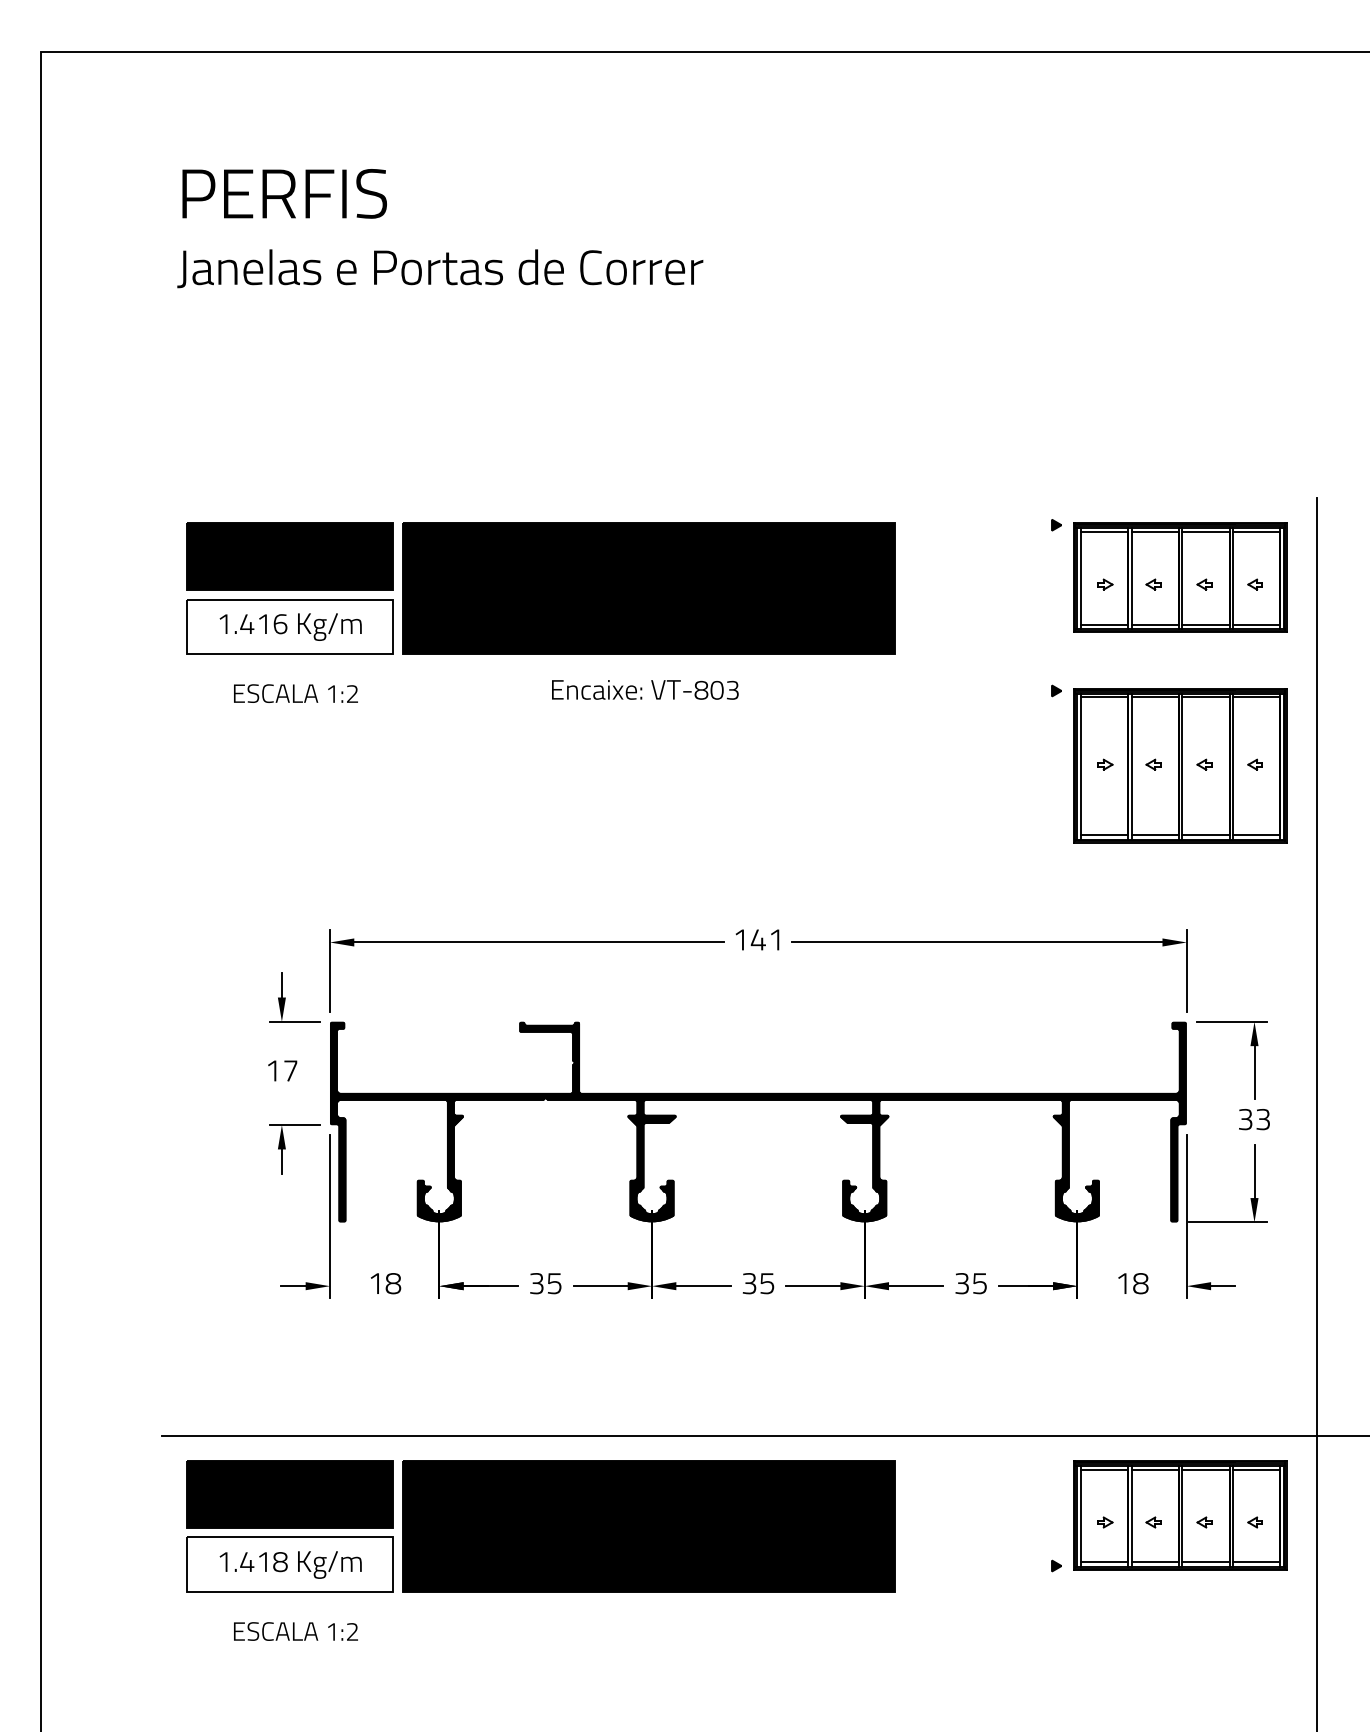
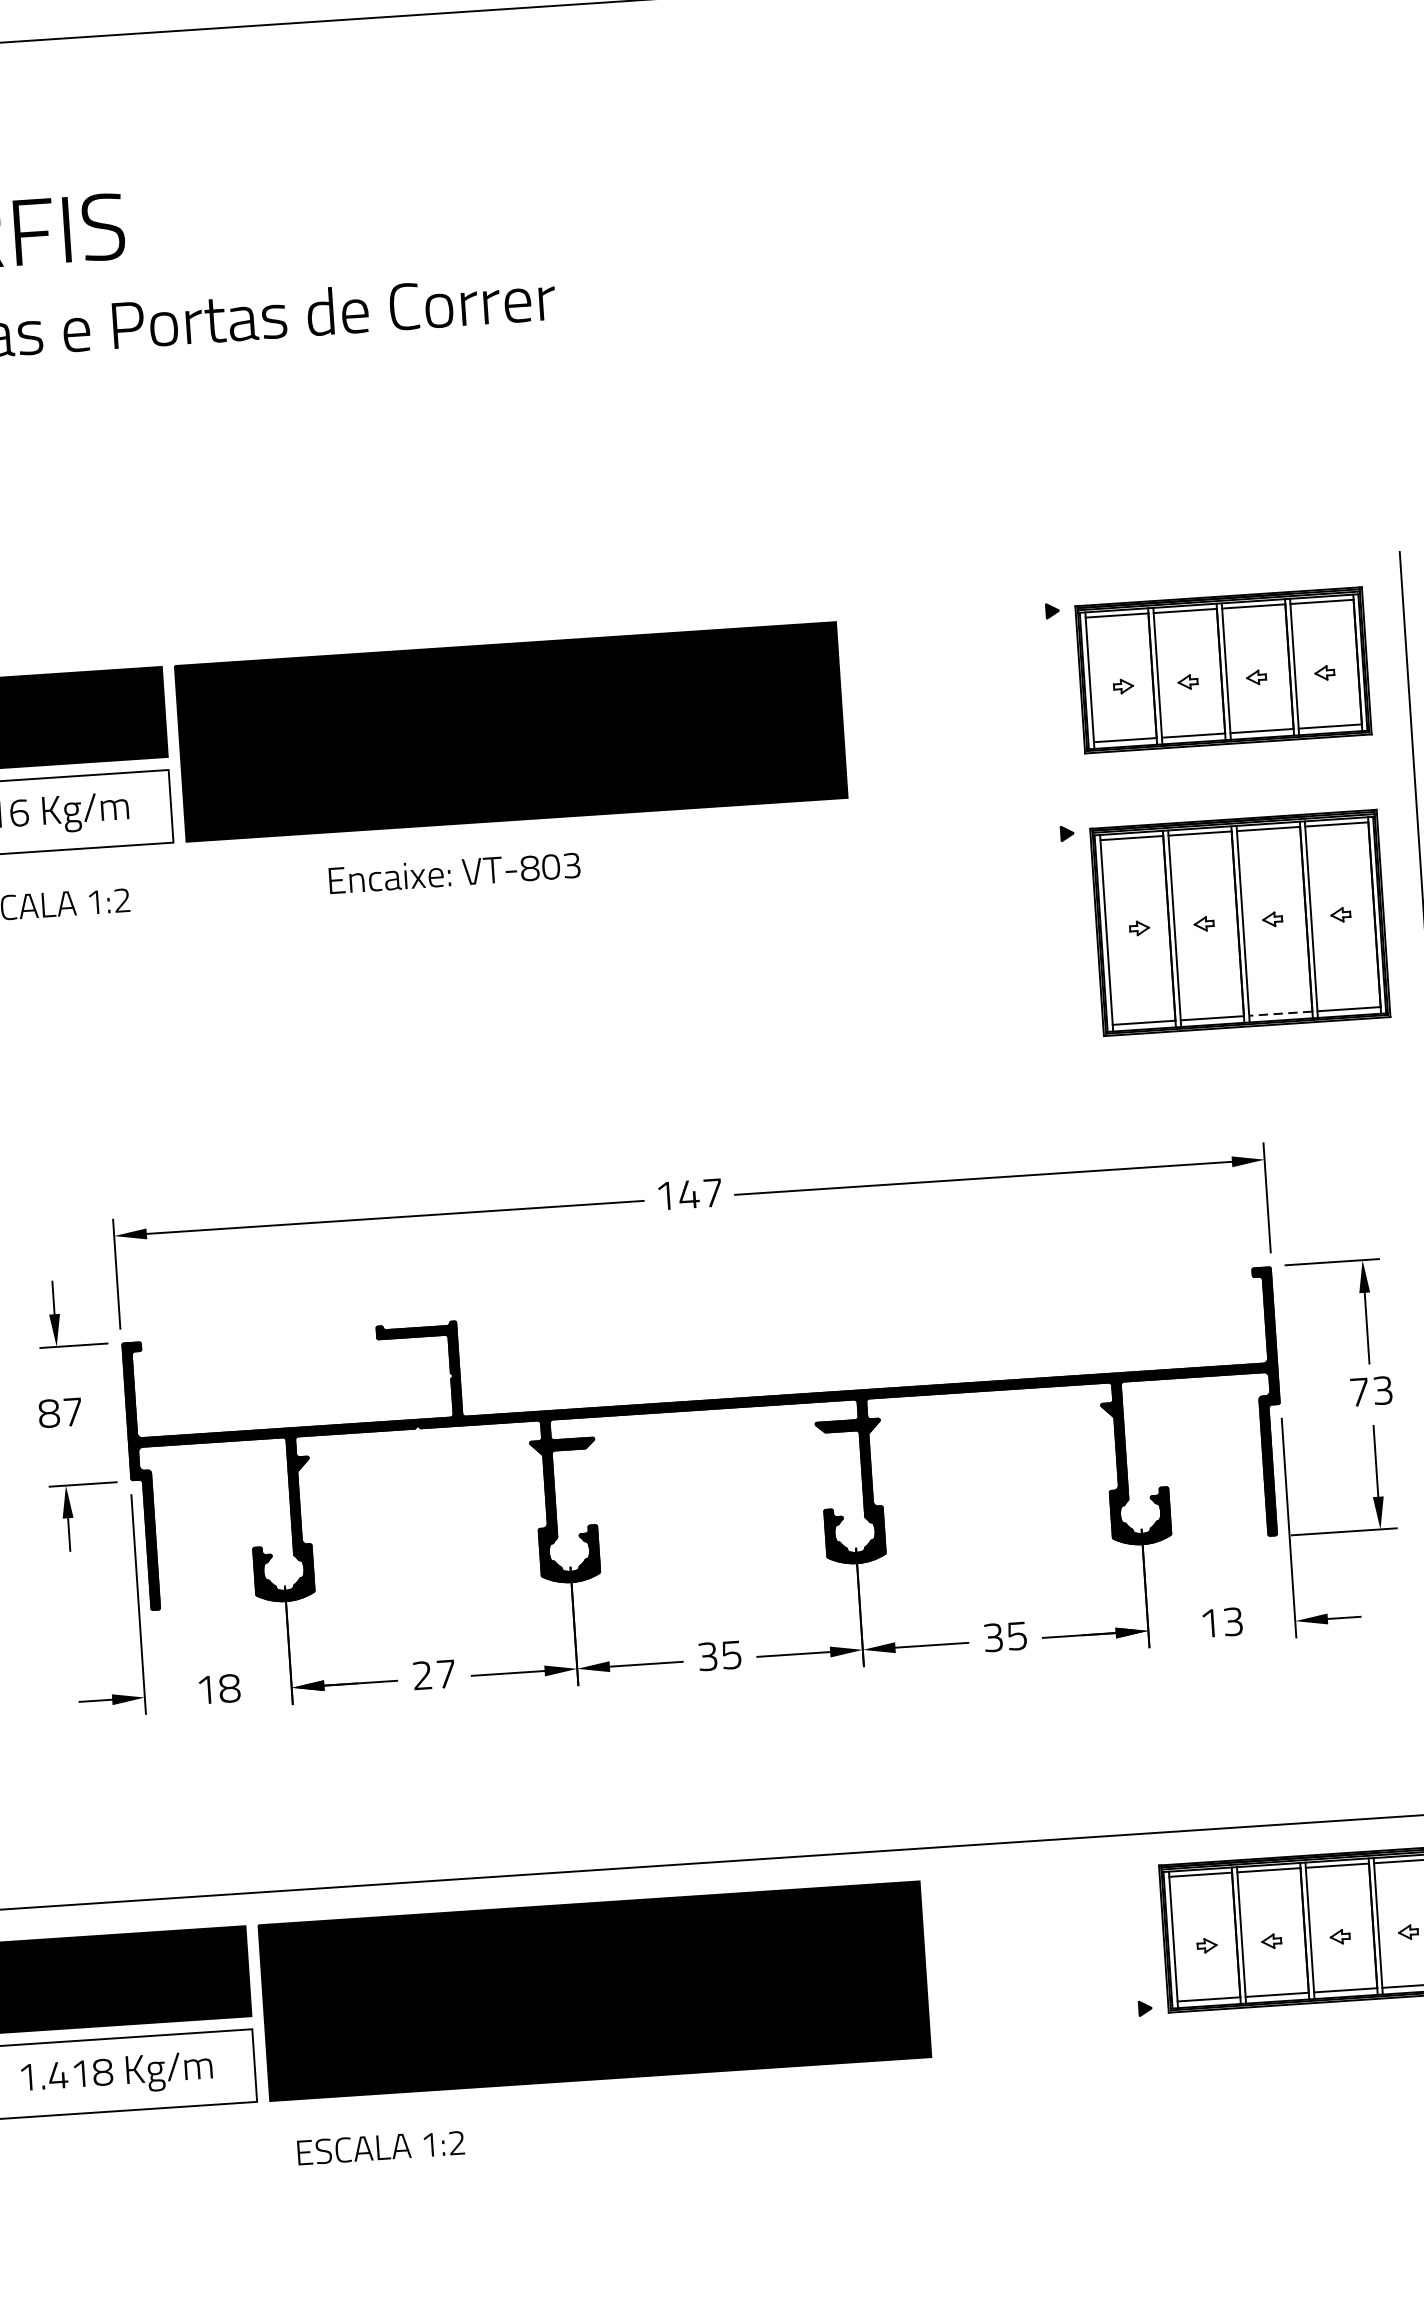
text: (645, 689) -> (454, 872), moved
line: (1206, 835) -> (1281, 1014), solid -> dashed
text: (775, 939) -> (712, 1192), 141 -> 147
text: (272, 1070) -> (48, 1413), 17 -> 87
text: (1245, 1119) -> (1359, 1392), 33 -> 73
text: (545, 1283) -> (433, 1674), 35 -> 27
text: (1140, 1283) -> (1232, 1621), 18 -> 13
text: (295, 1631) -> (380, 2147), moved

